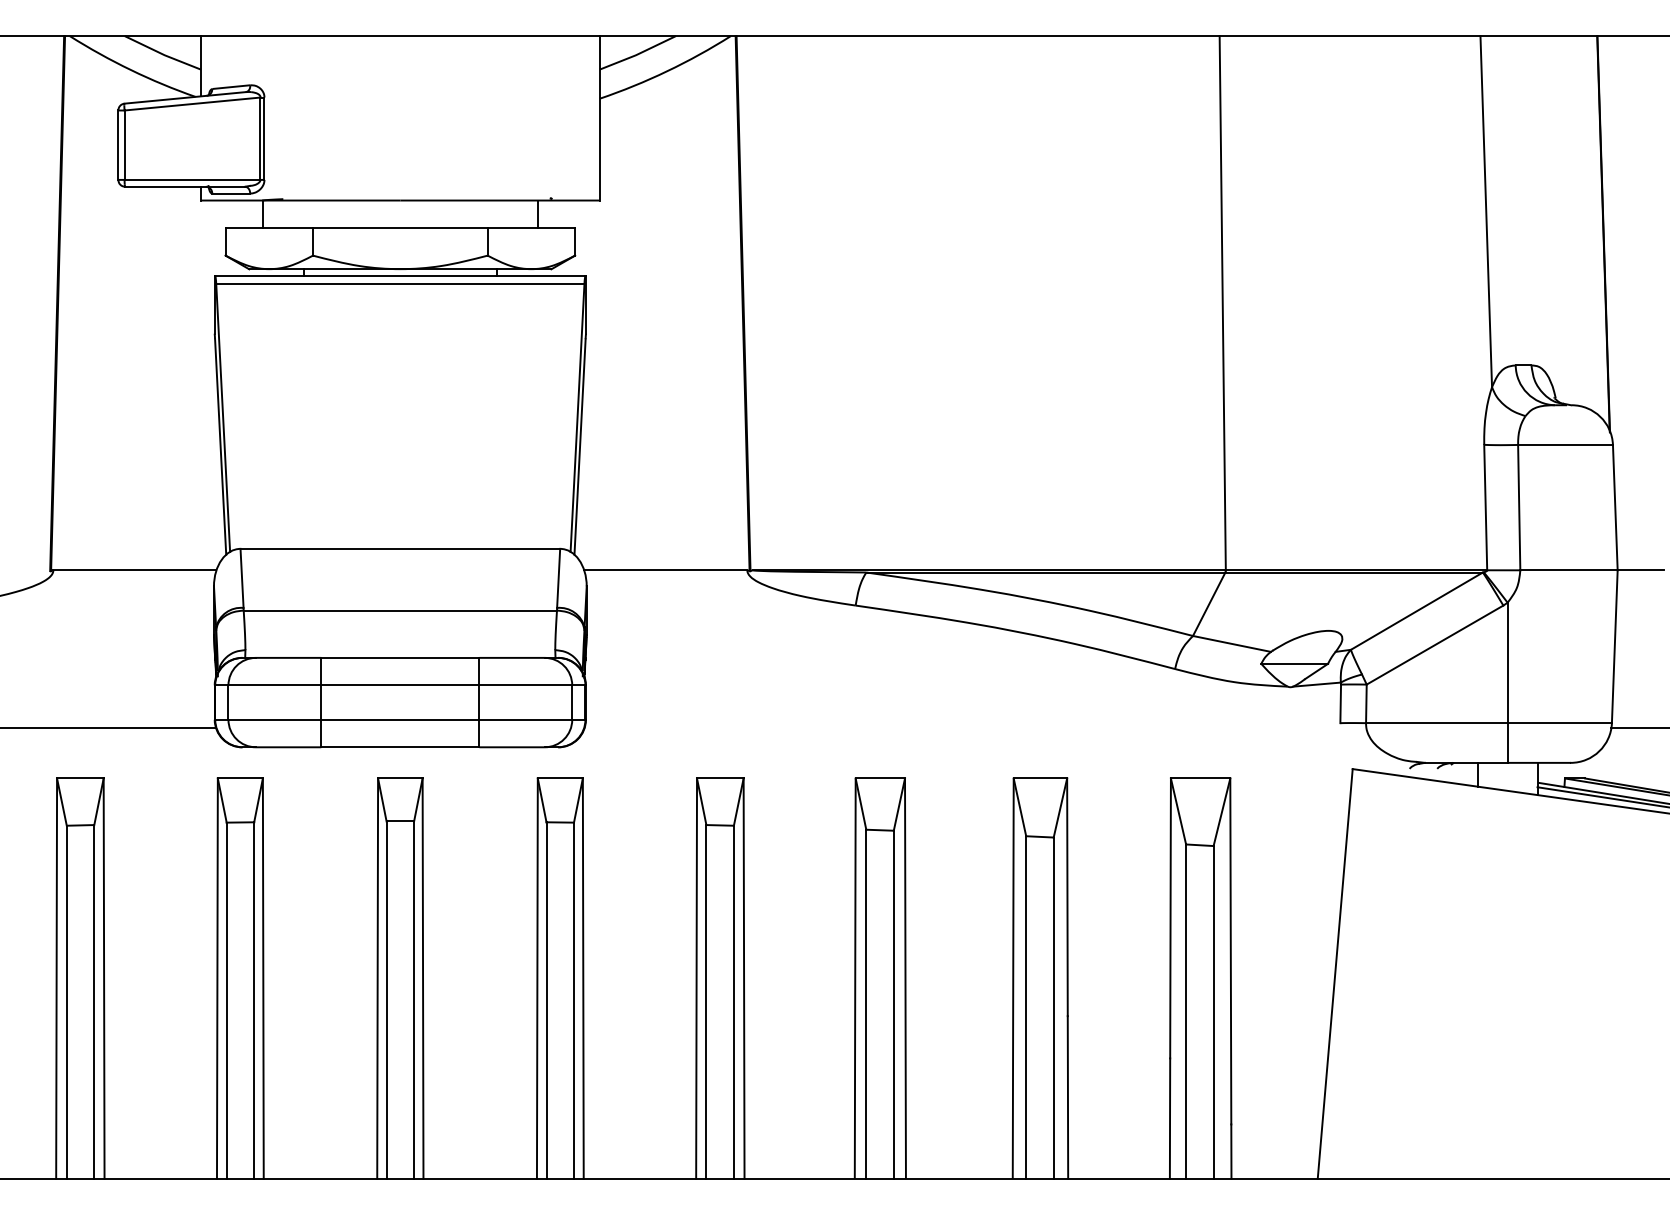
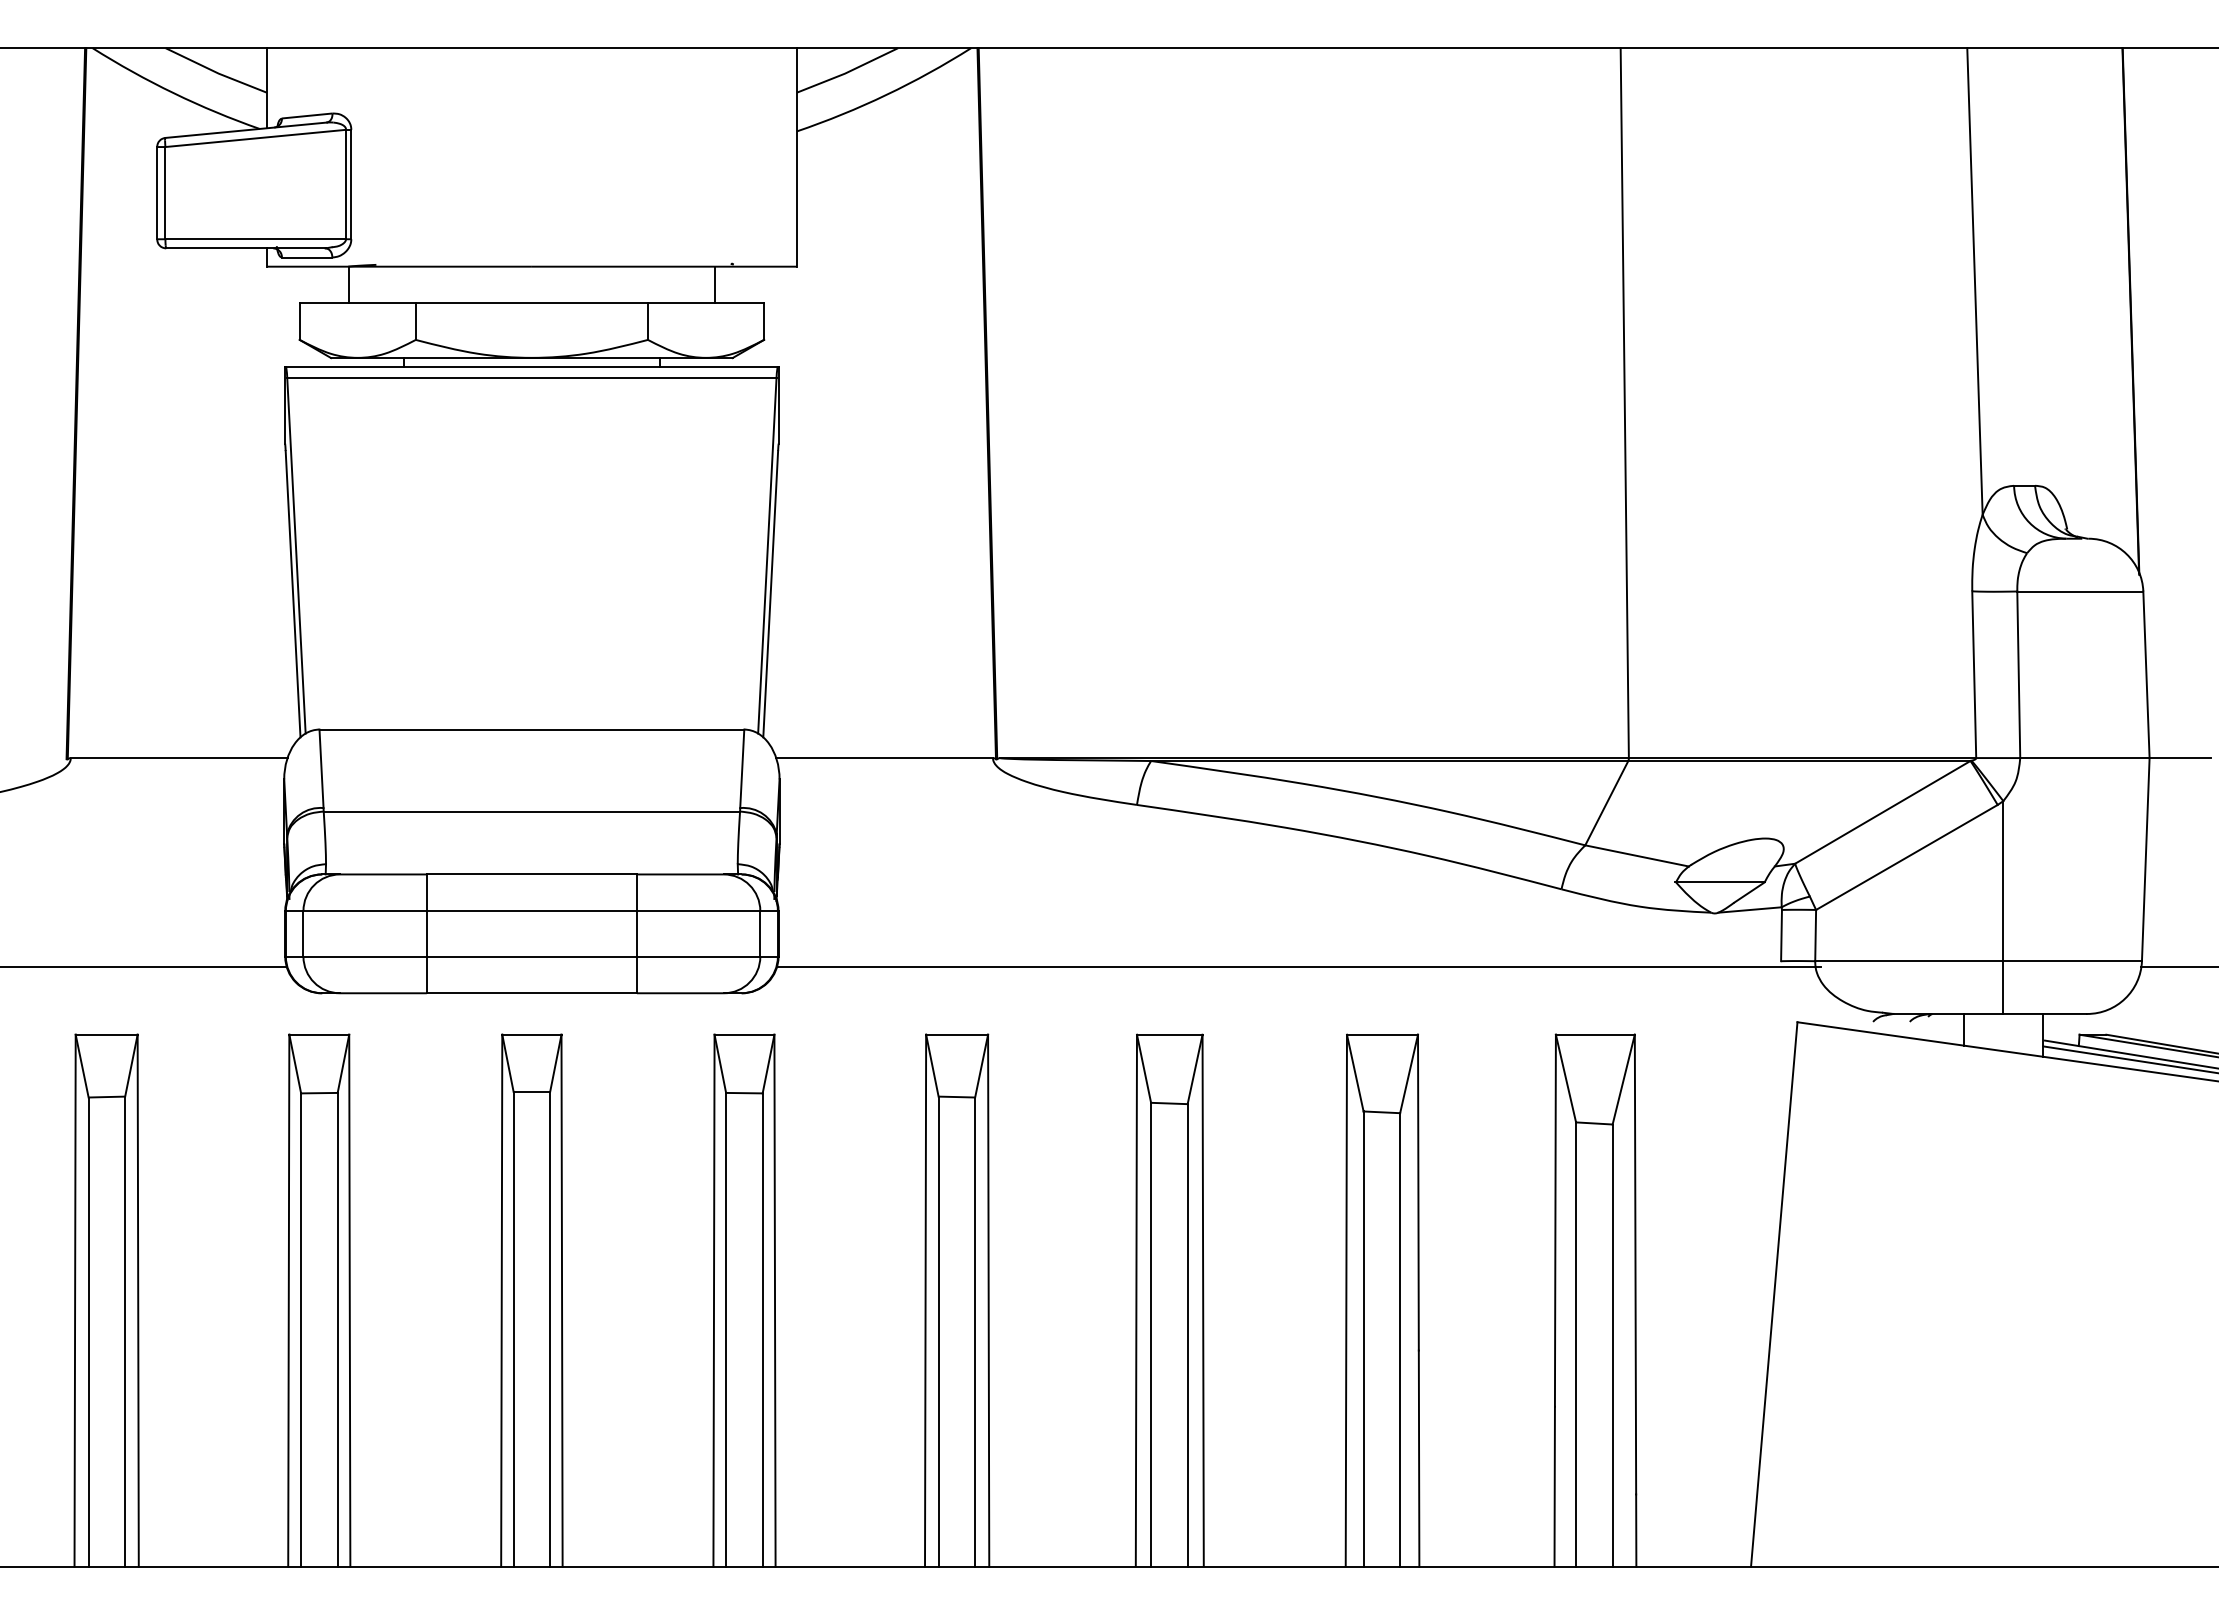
line: (977, 727) -> (1298, 967), added

